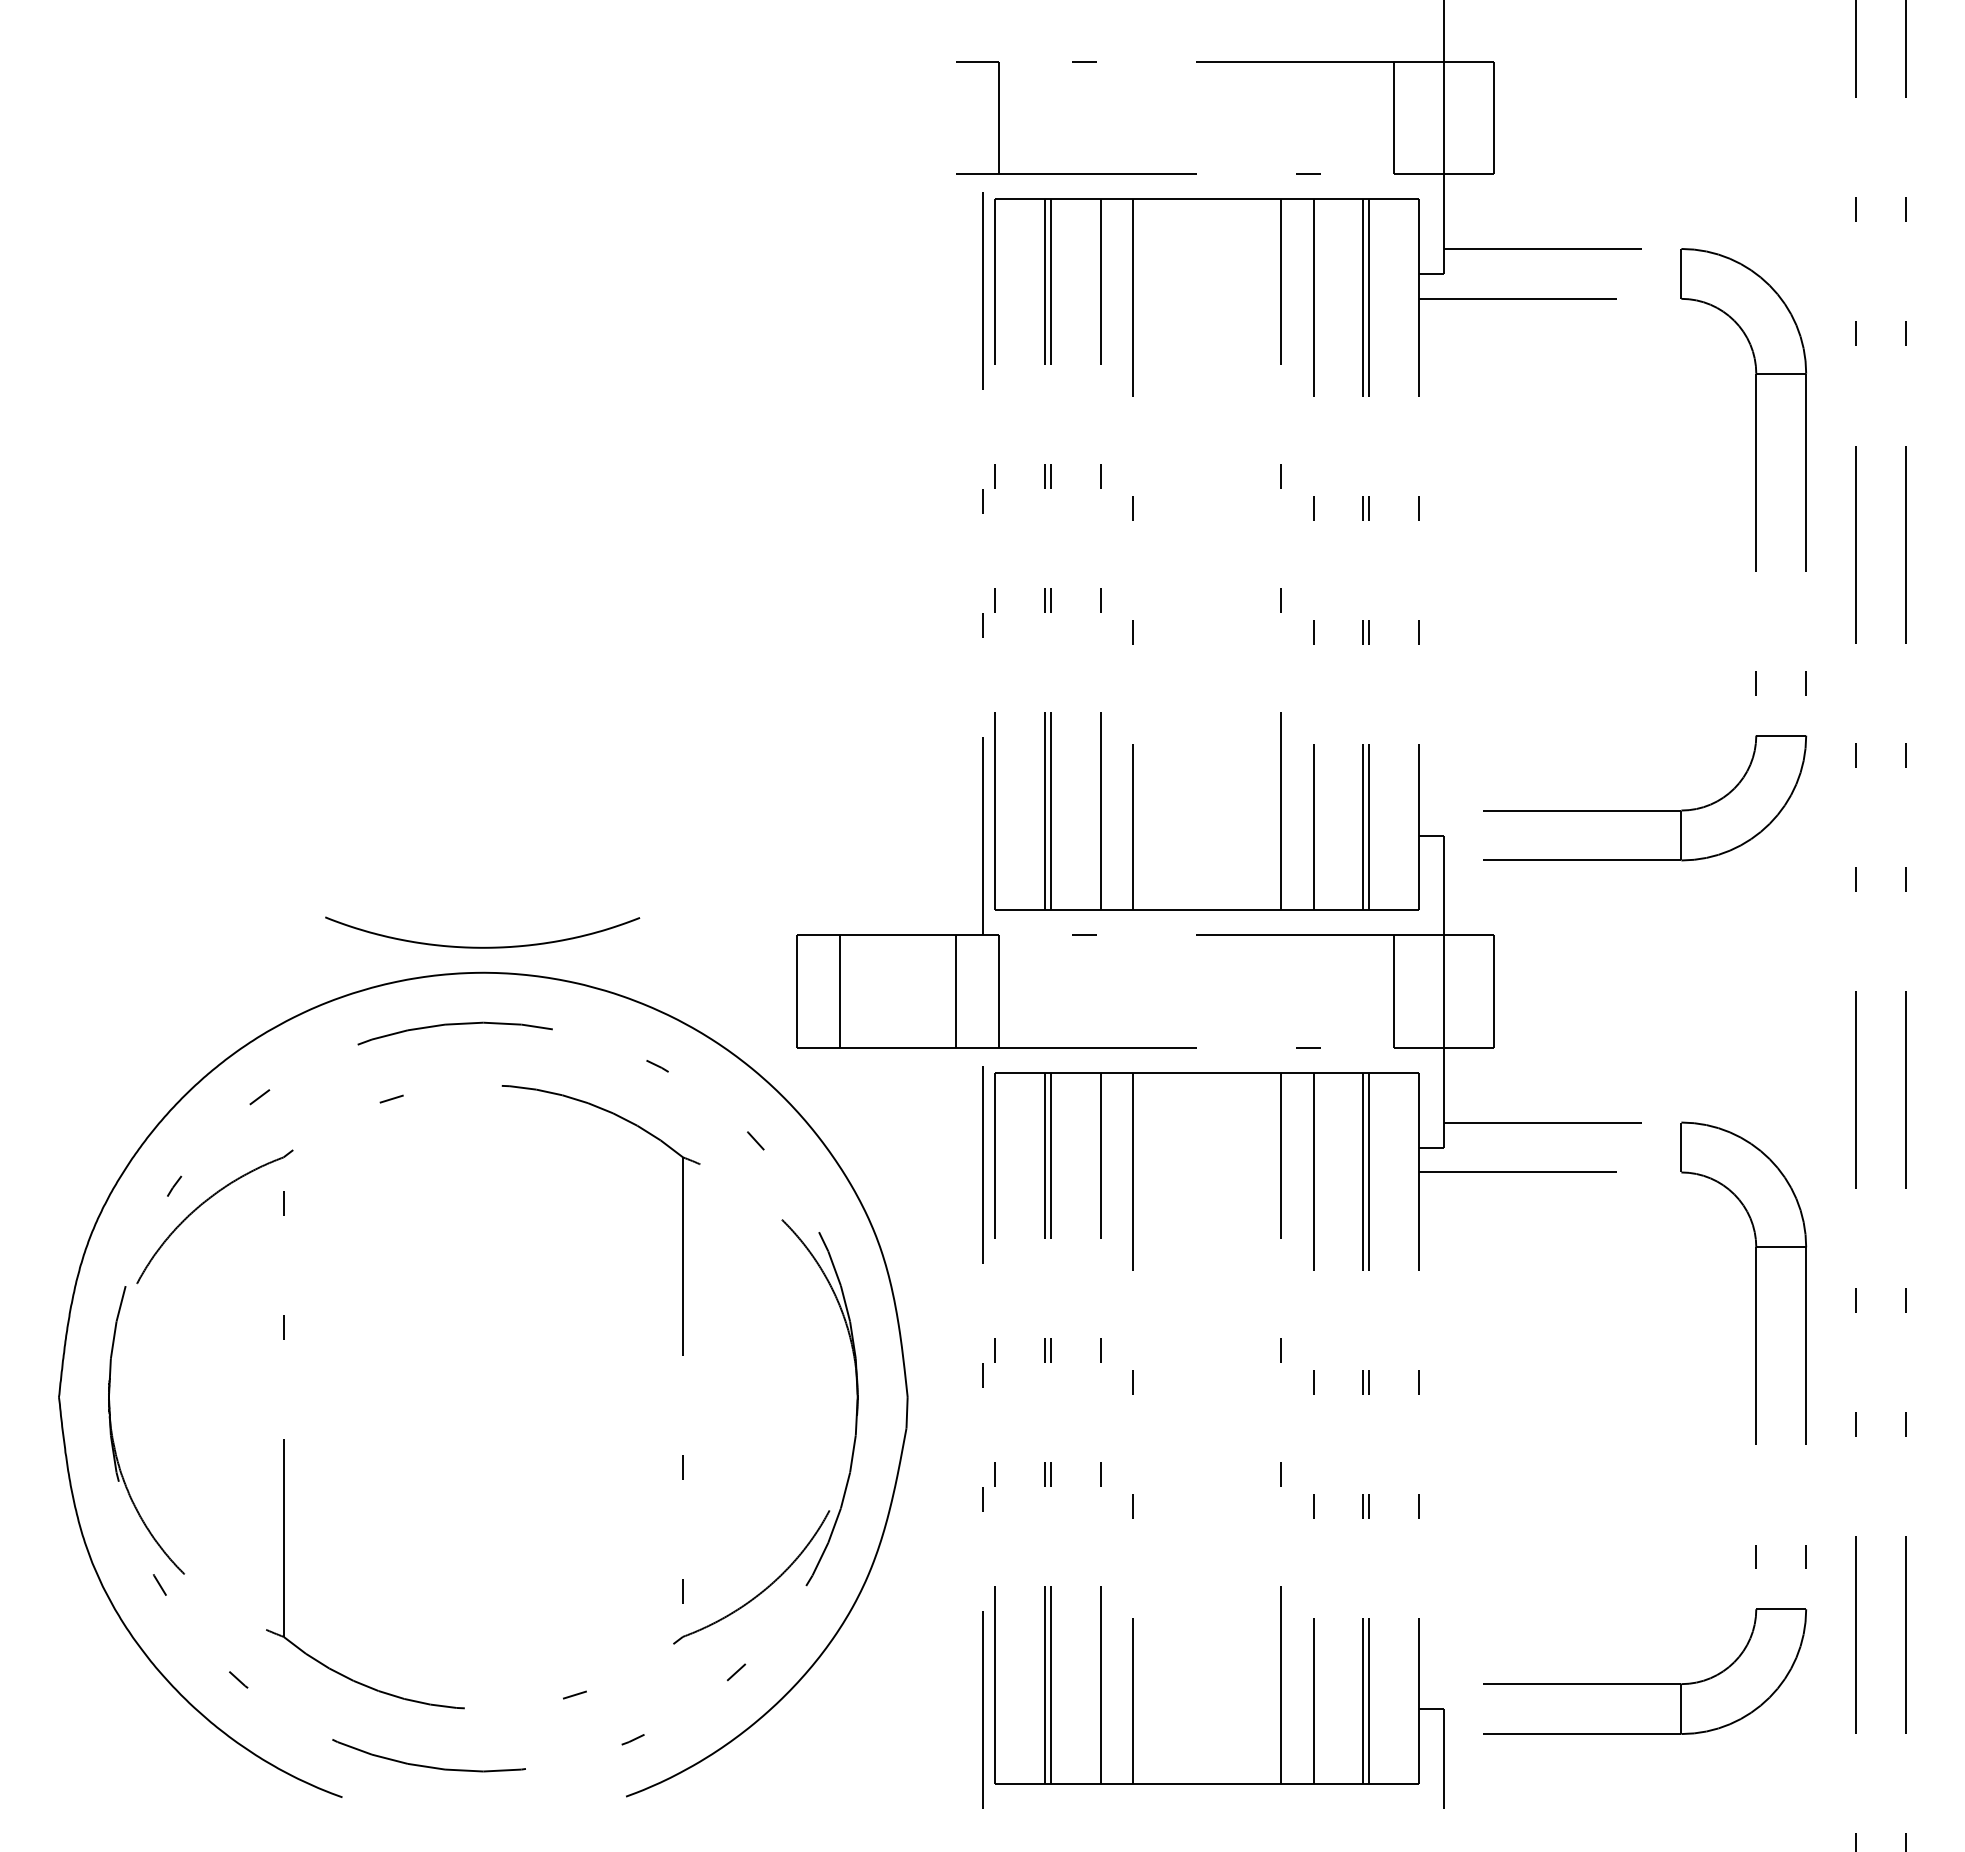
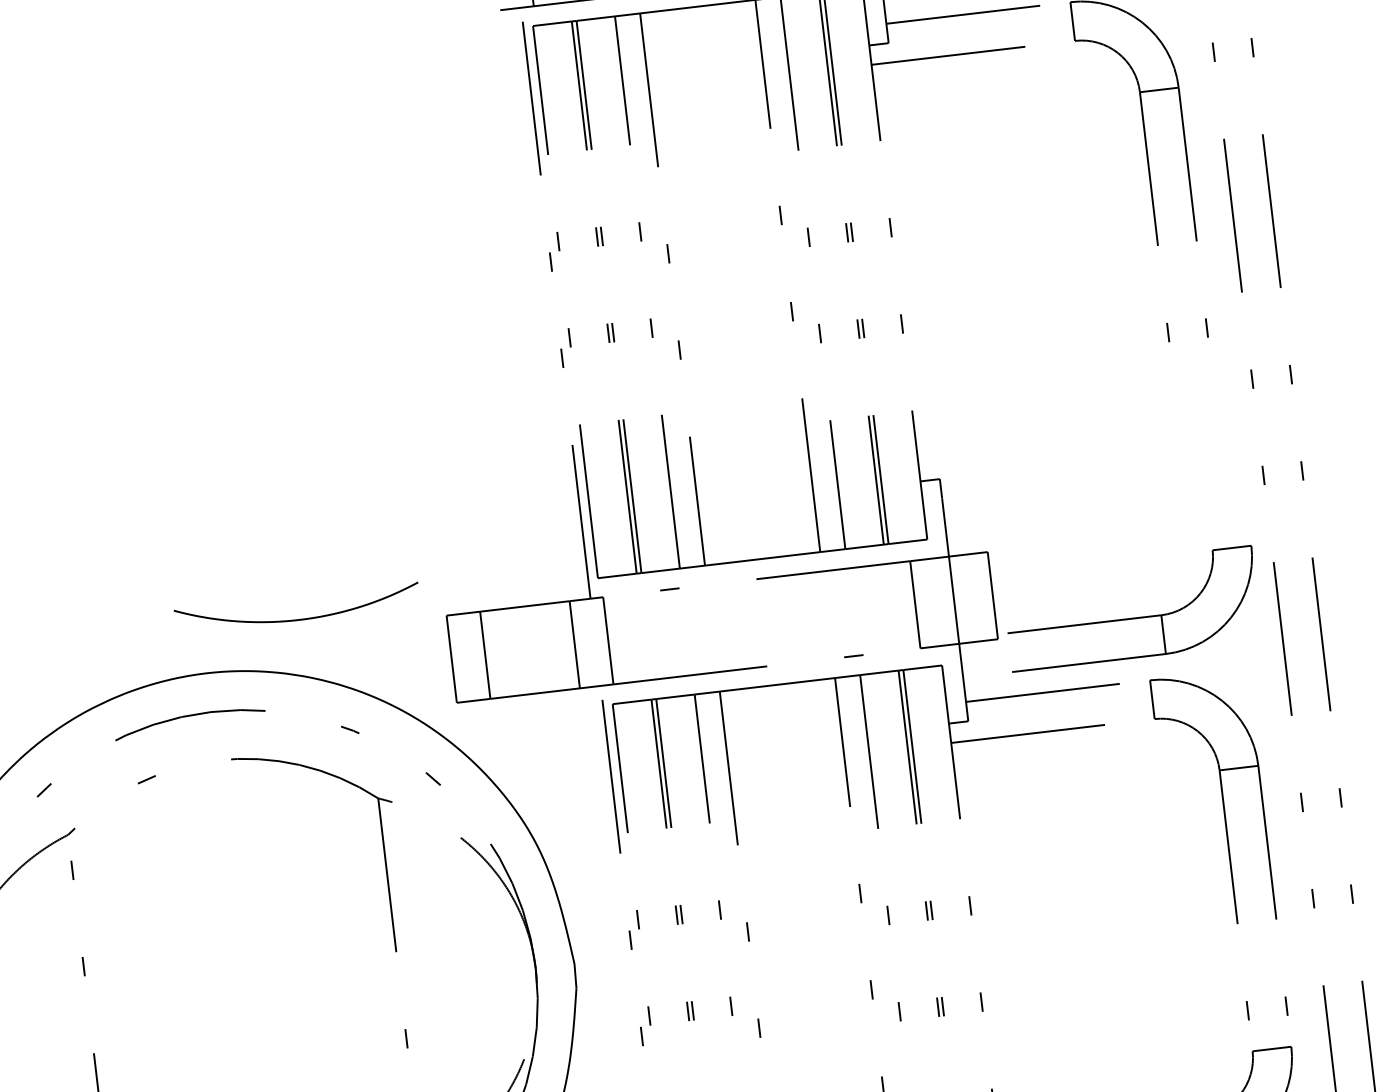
part: (1645, 810) -> (1133, 618), moved
curve: (482, 946) -> (298, 618), moved

